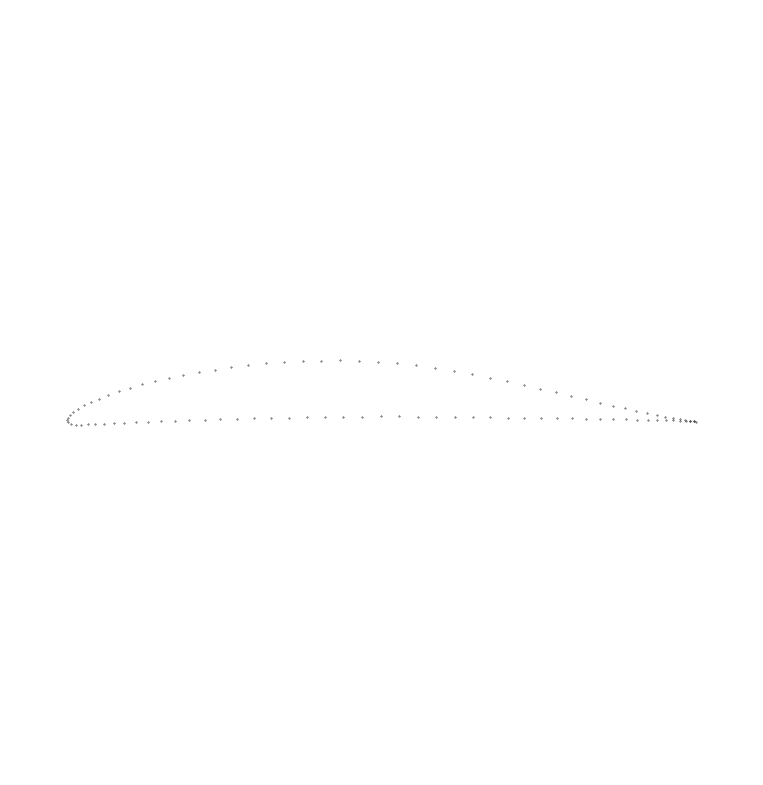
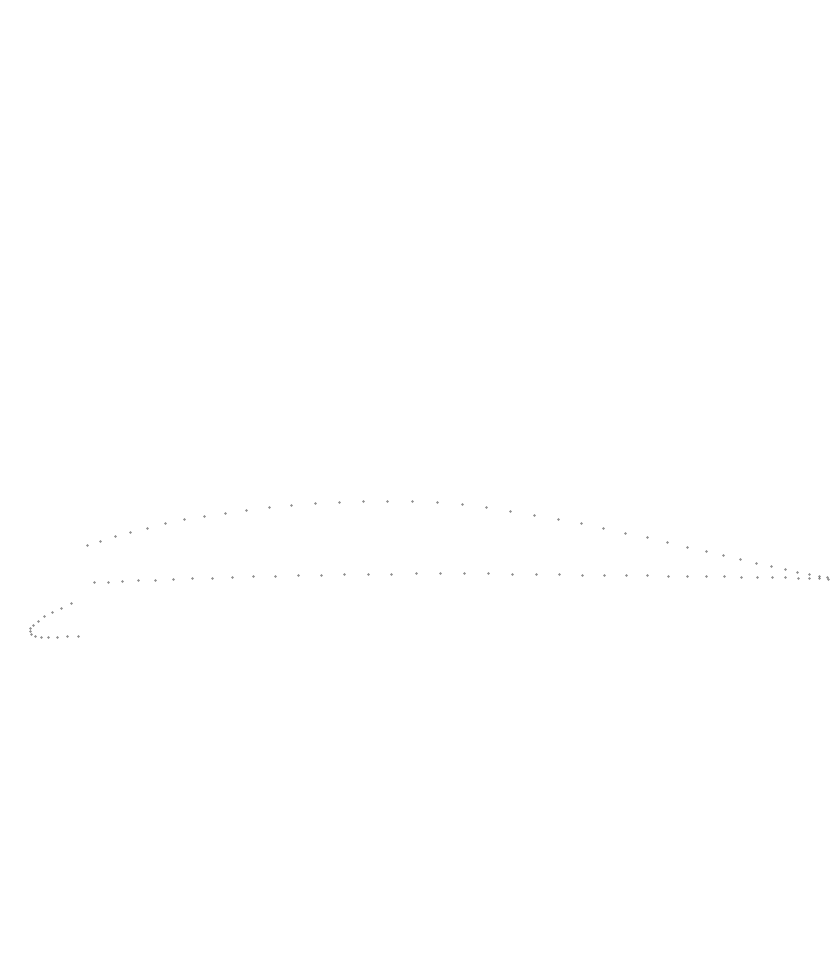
part: (84, 406) -> (52, 613), moved

